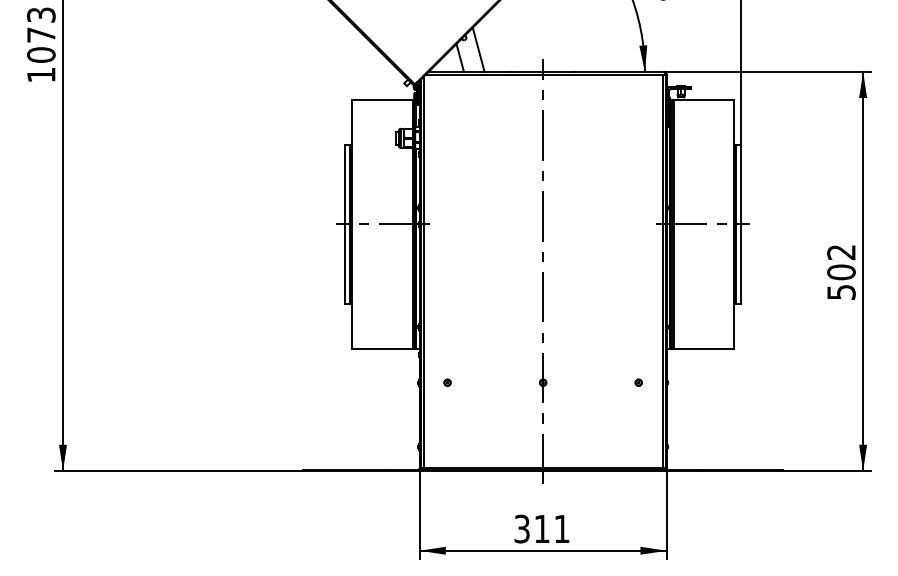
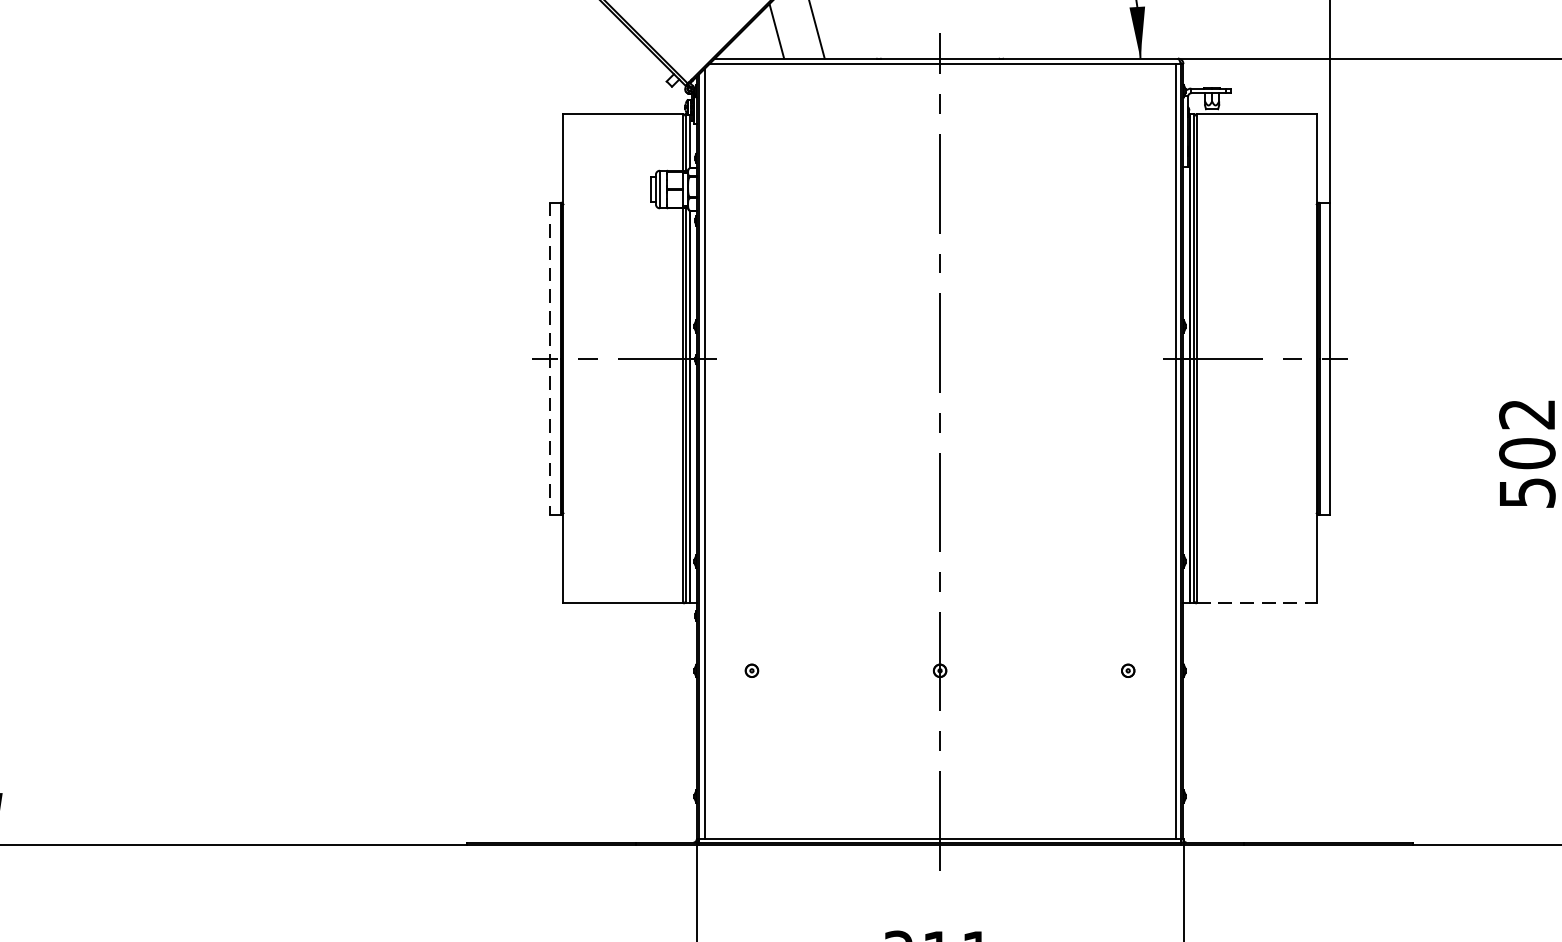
line: (345, 224) -> (550, 359), solid -> dashed
line: (704, 348) -> (1257, 603), solid -> dashed

